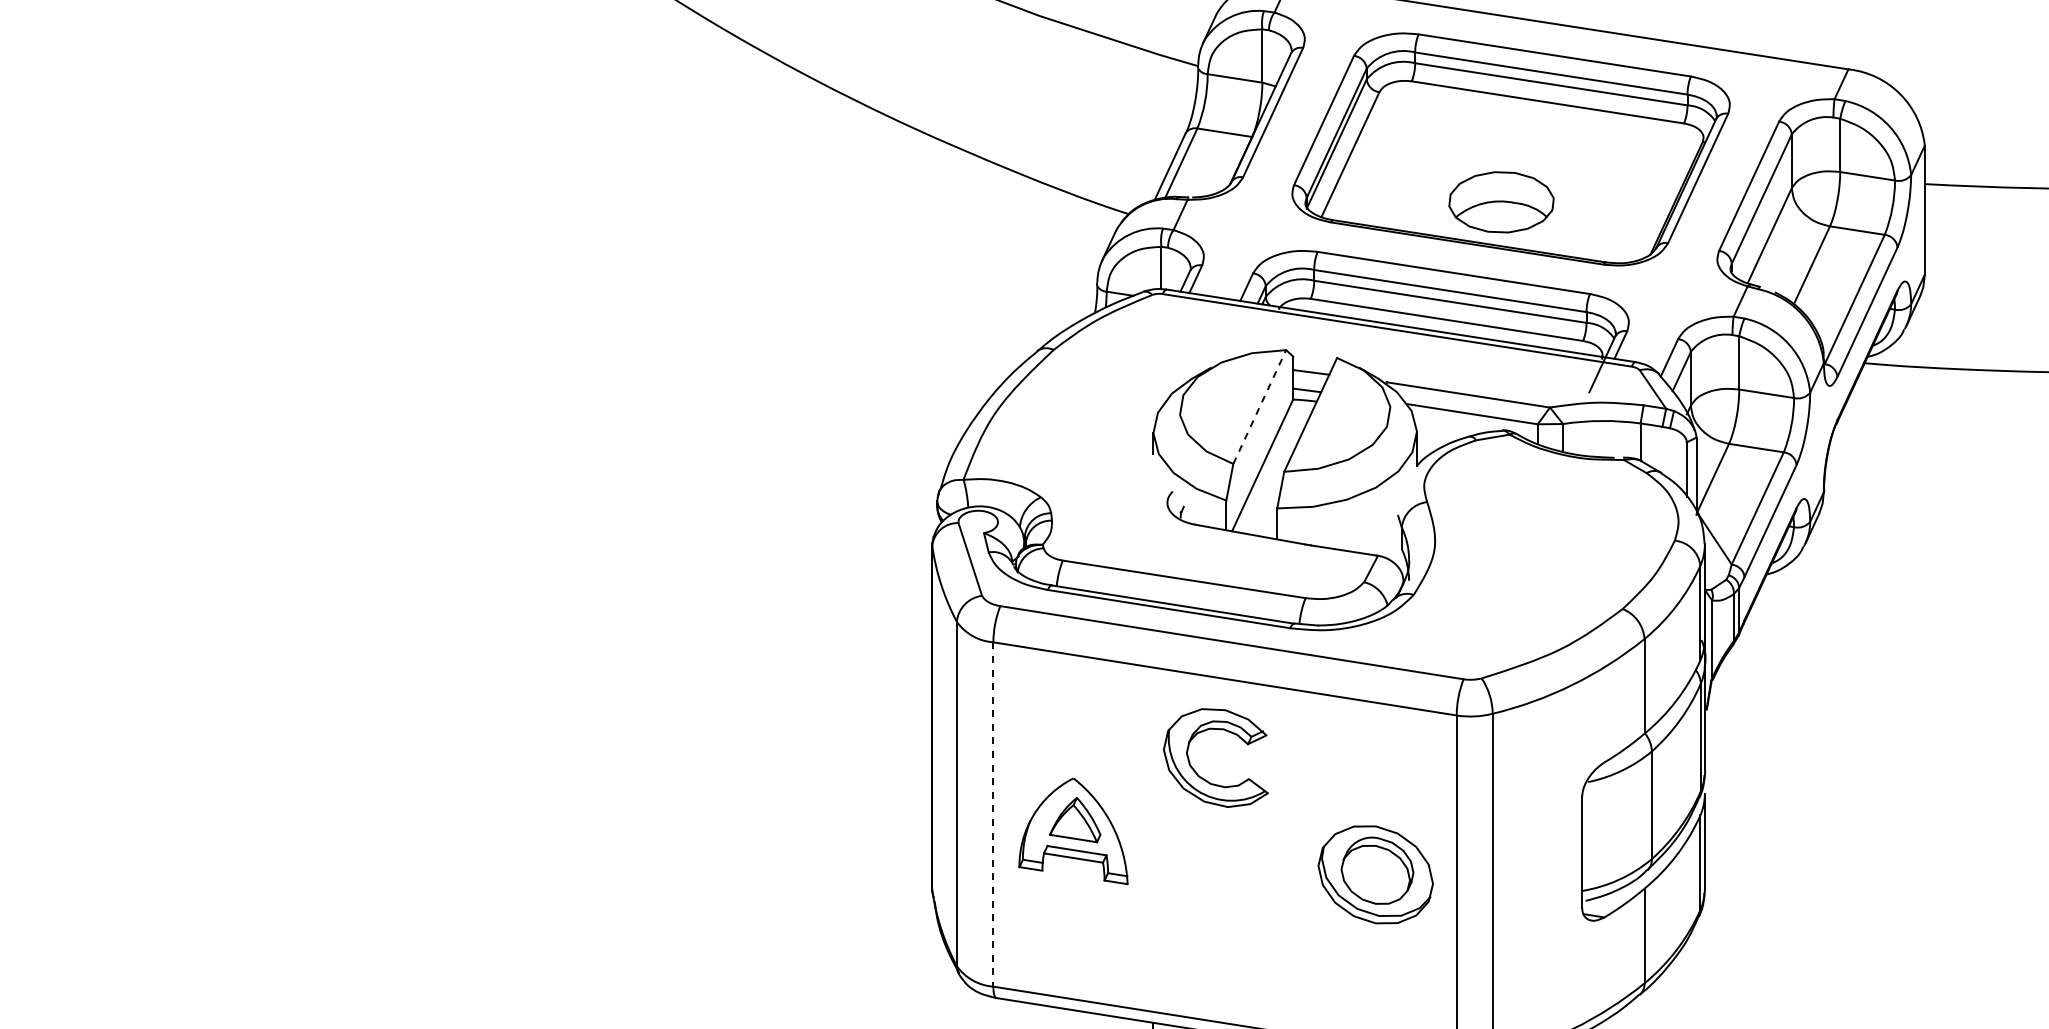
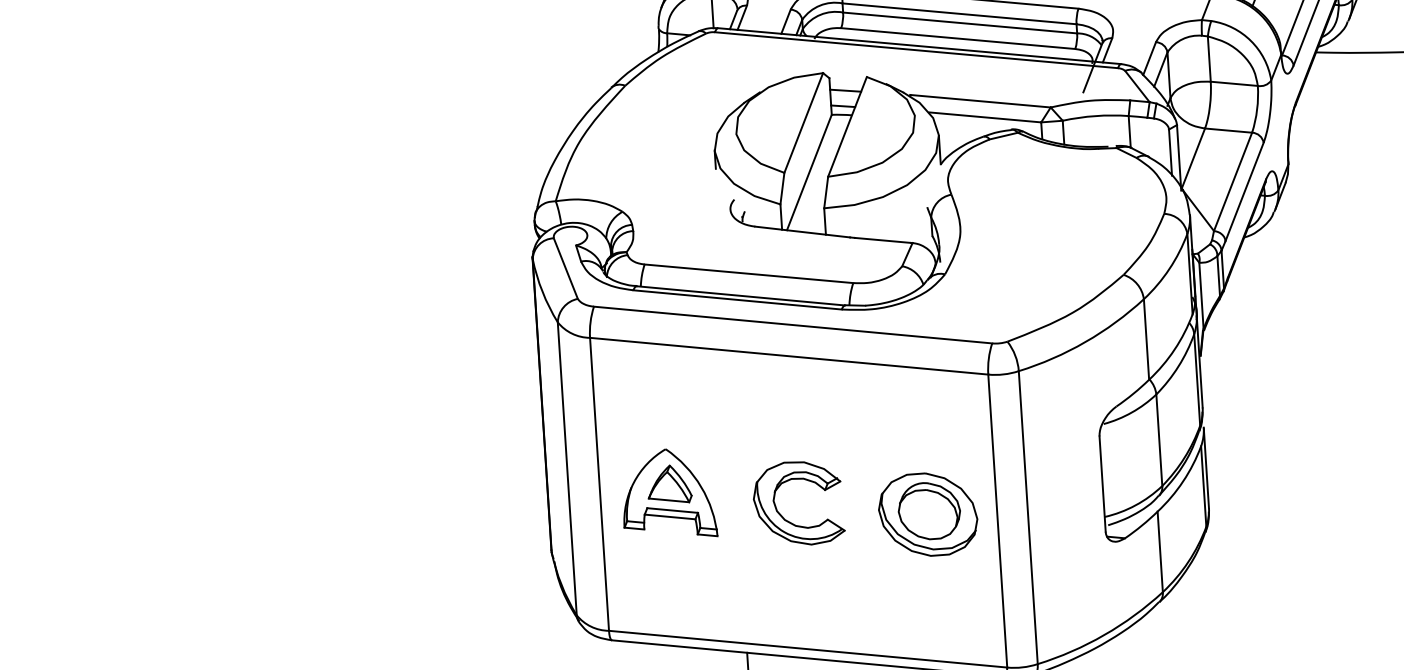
line: (1259, 407) -> (803, 123), dashed -> solid
part: (1196, 771) -> (782, 516), moved
line: (993, 815) -> (599, 485), dashed -> solid

